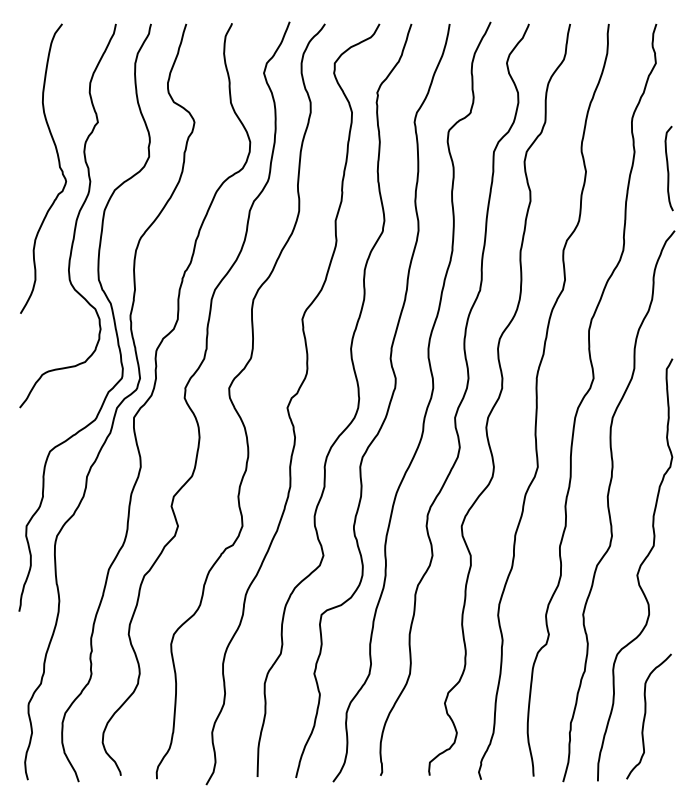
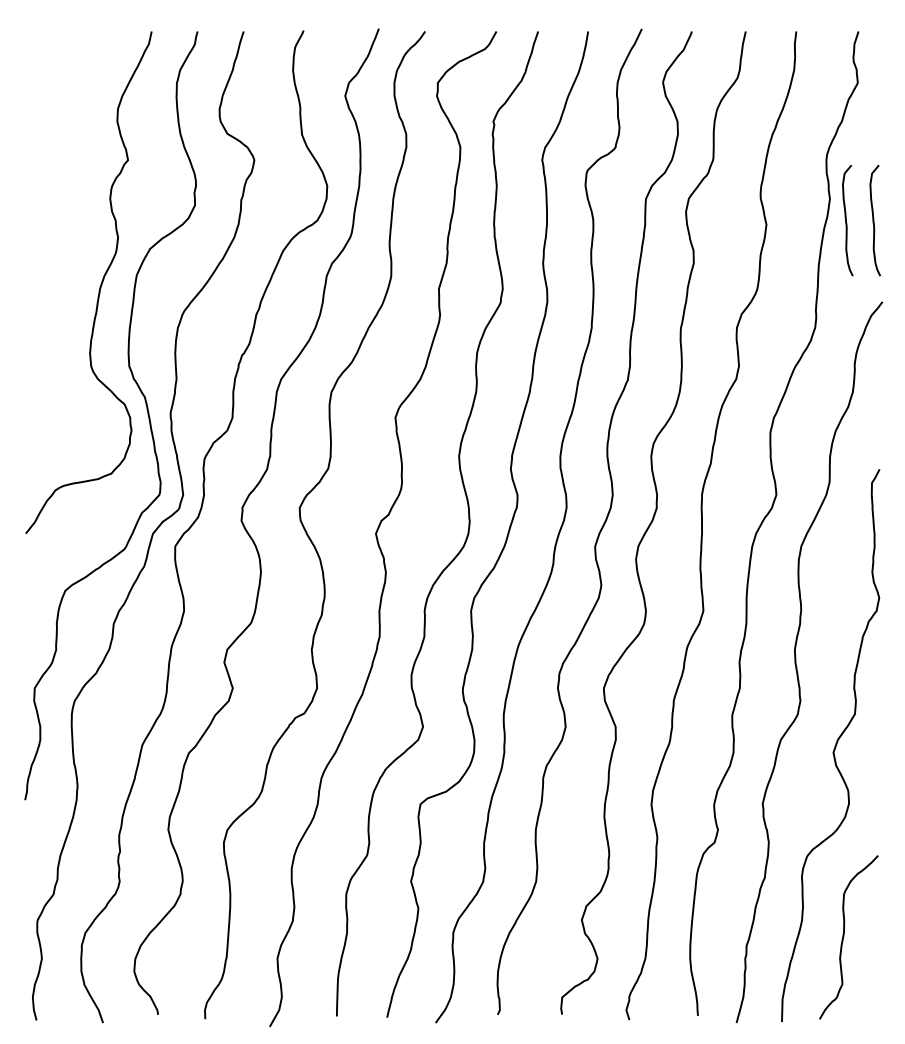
curve: (58, 165) -> (76, 216), removed
curve: (647, 168) -> (846, 220), added

